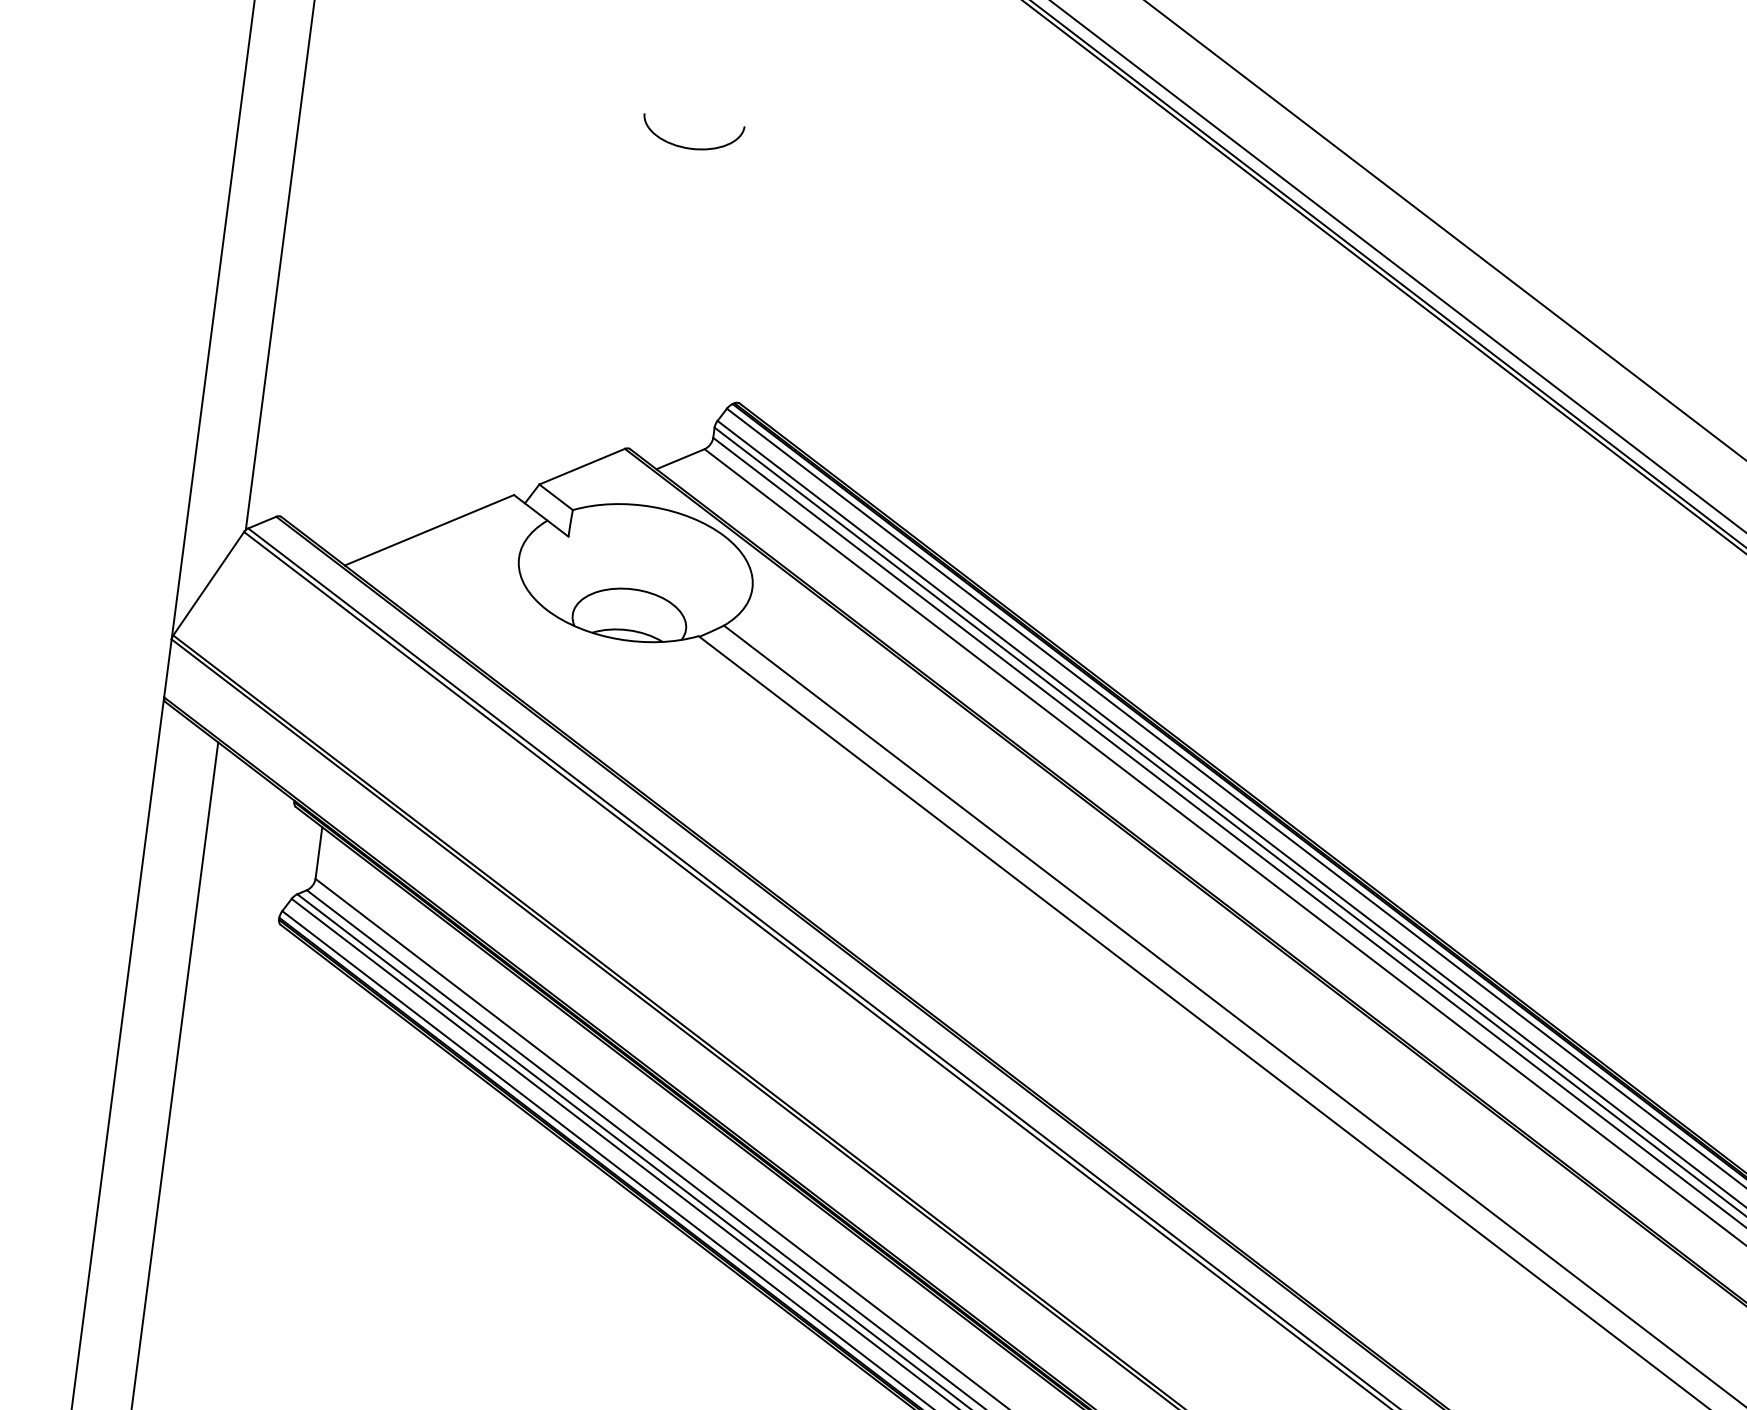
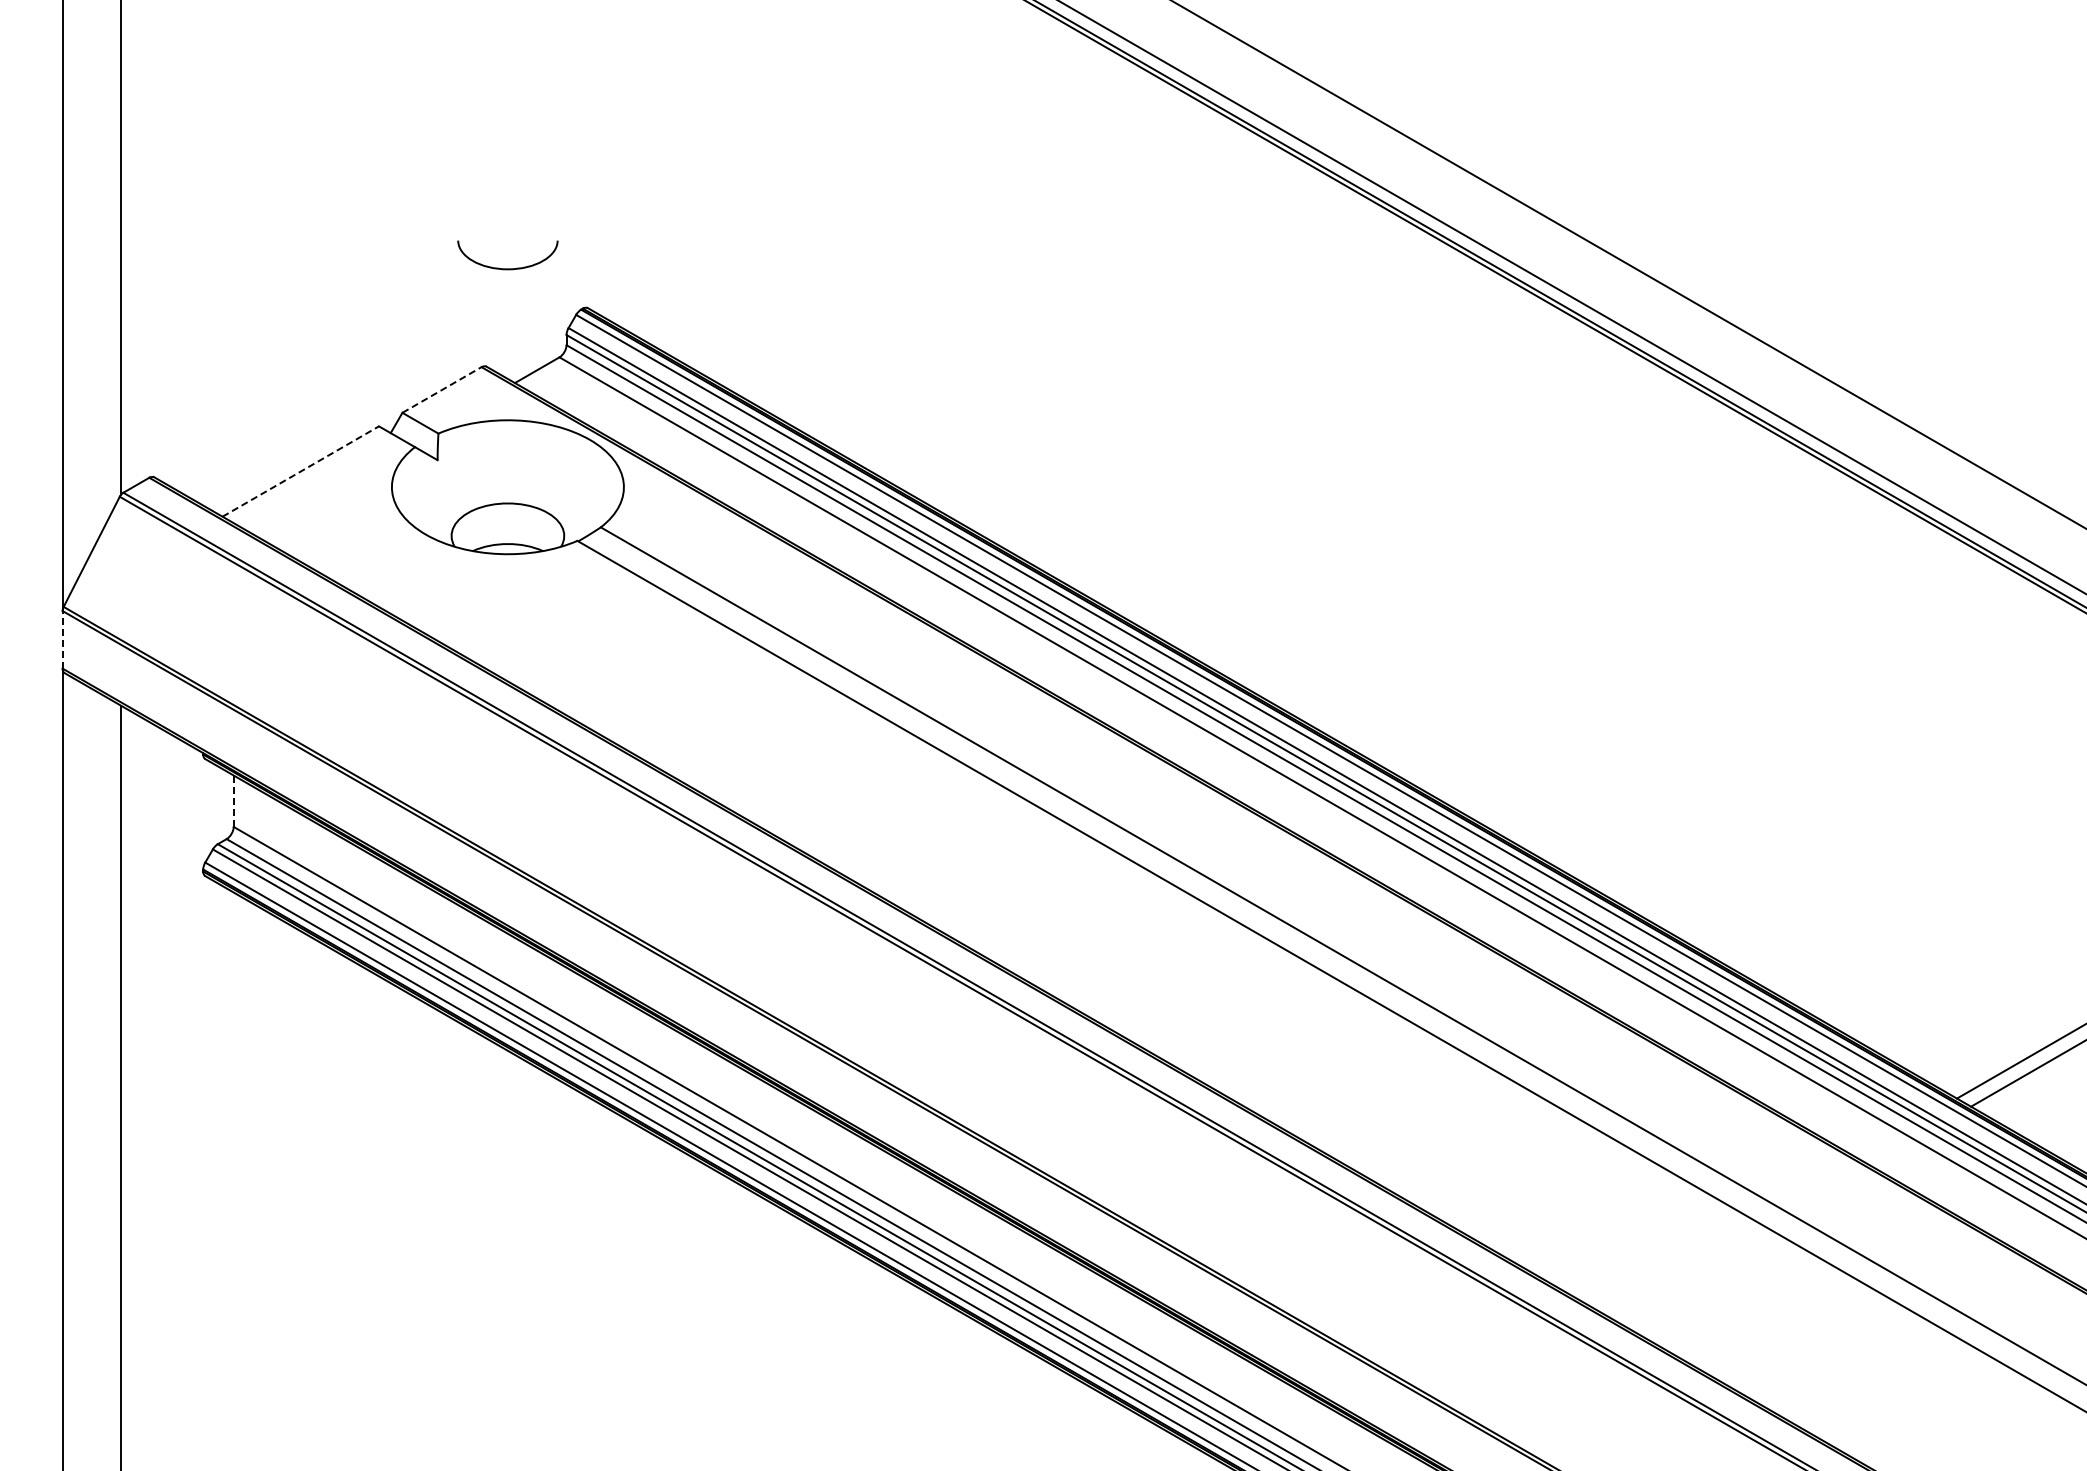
curve: (690, 147) -> (507, 268), moved
line: (582, 467) -> (442, 390), solid -> dashed
line: (430, 530) -> (301, 471), solid -> dashed
line: (167, 668) -> (62, 639), solid -> dashed
line: (318, 853) -> (233, 801), solid -> dashed

